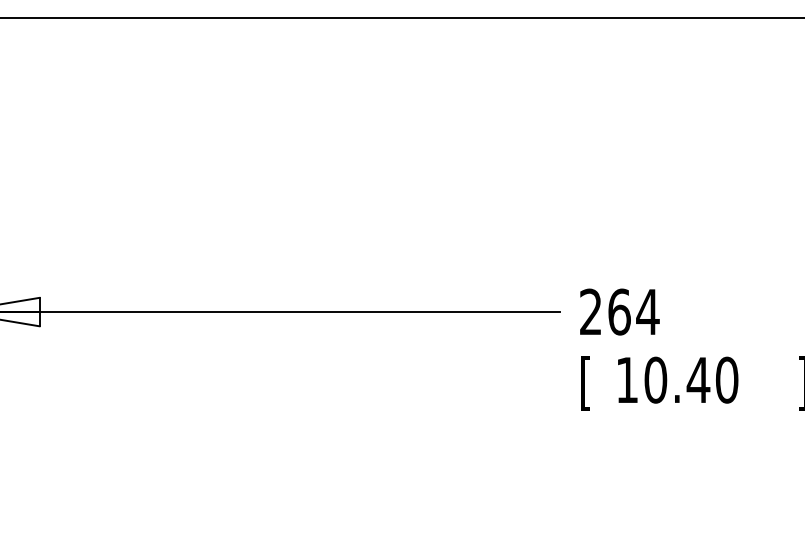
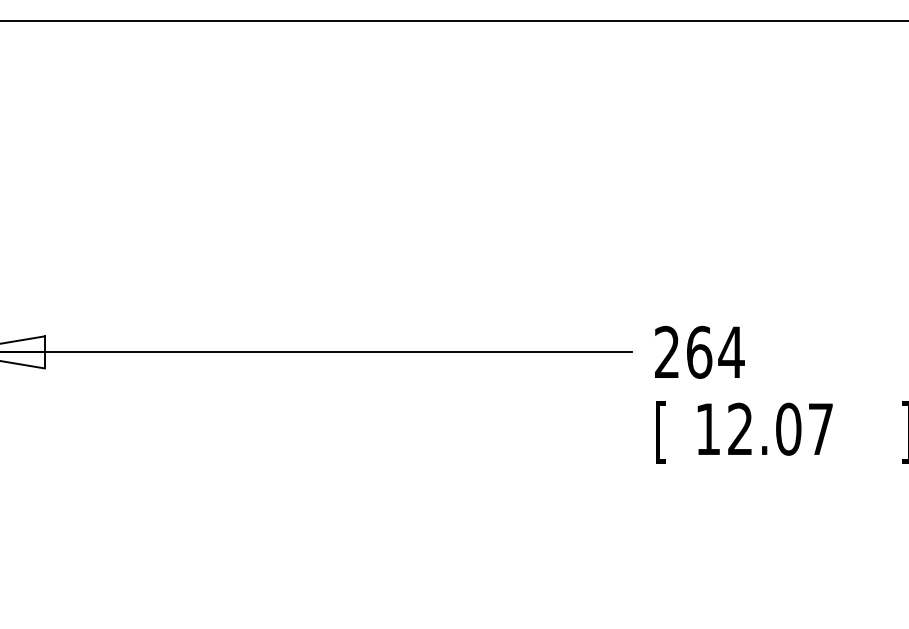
text: (691, 379) -> (780, 428), 10.40 -> 12.07

